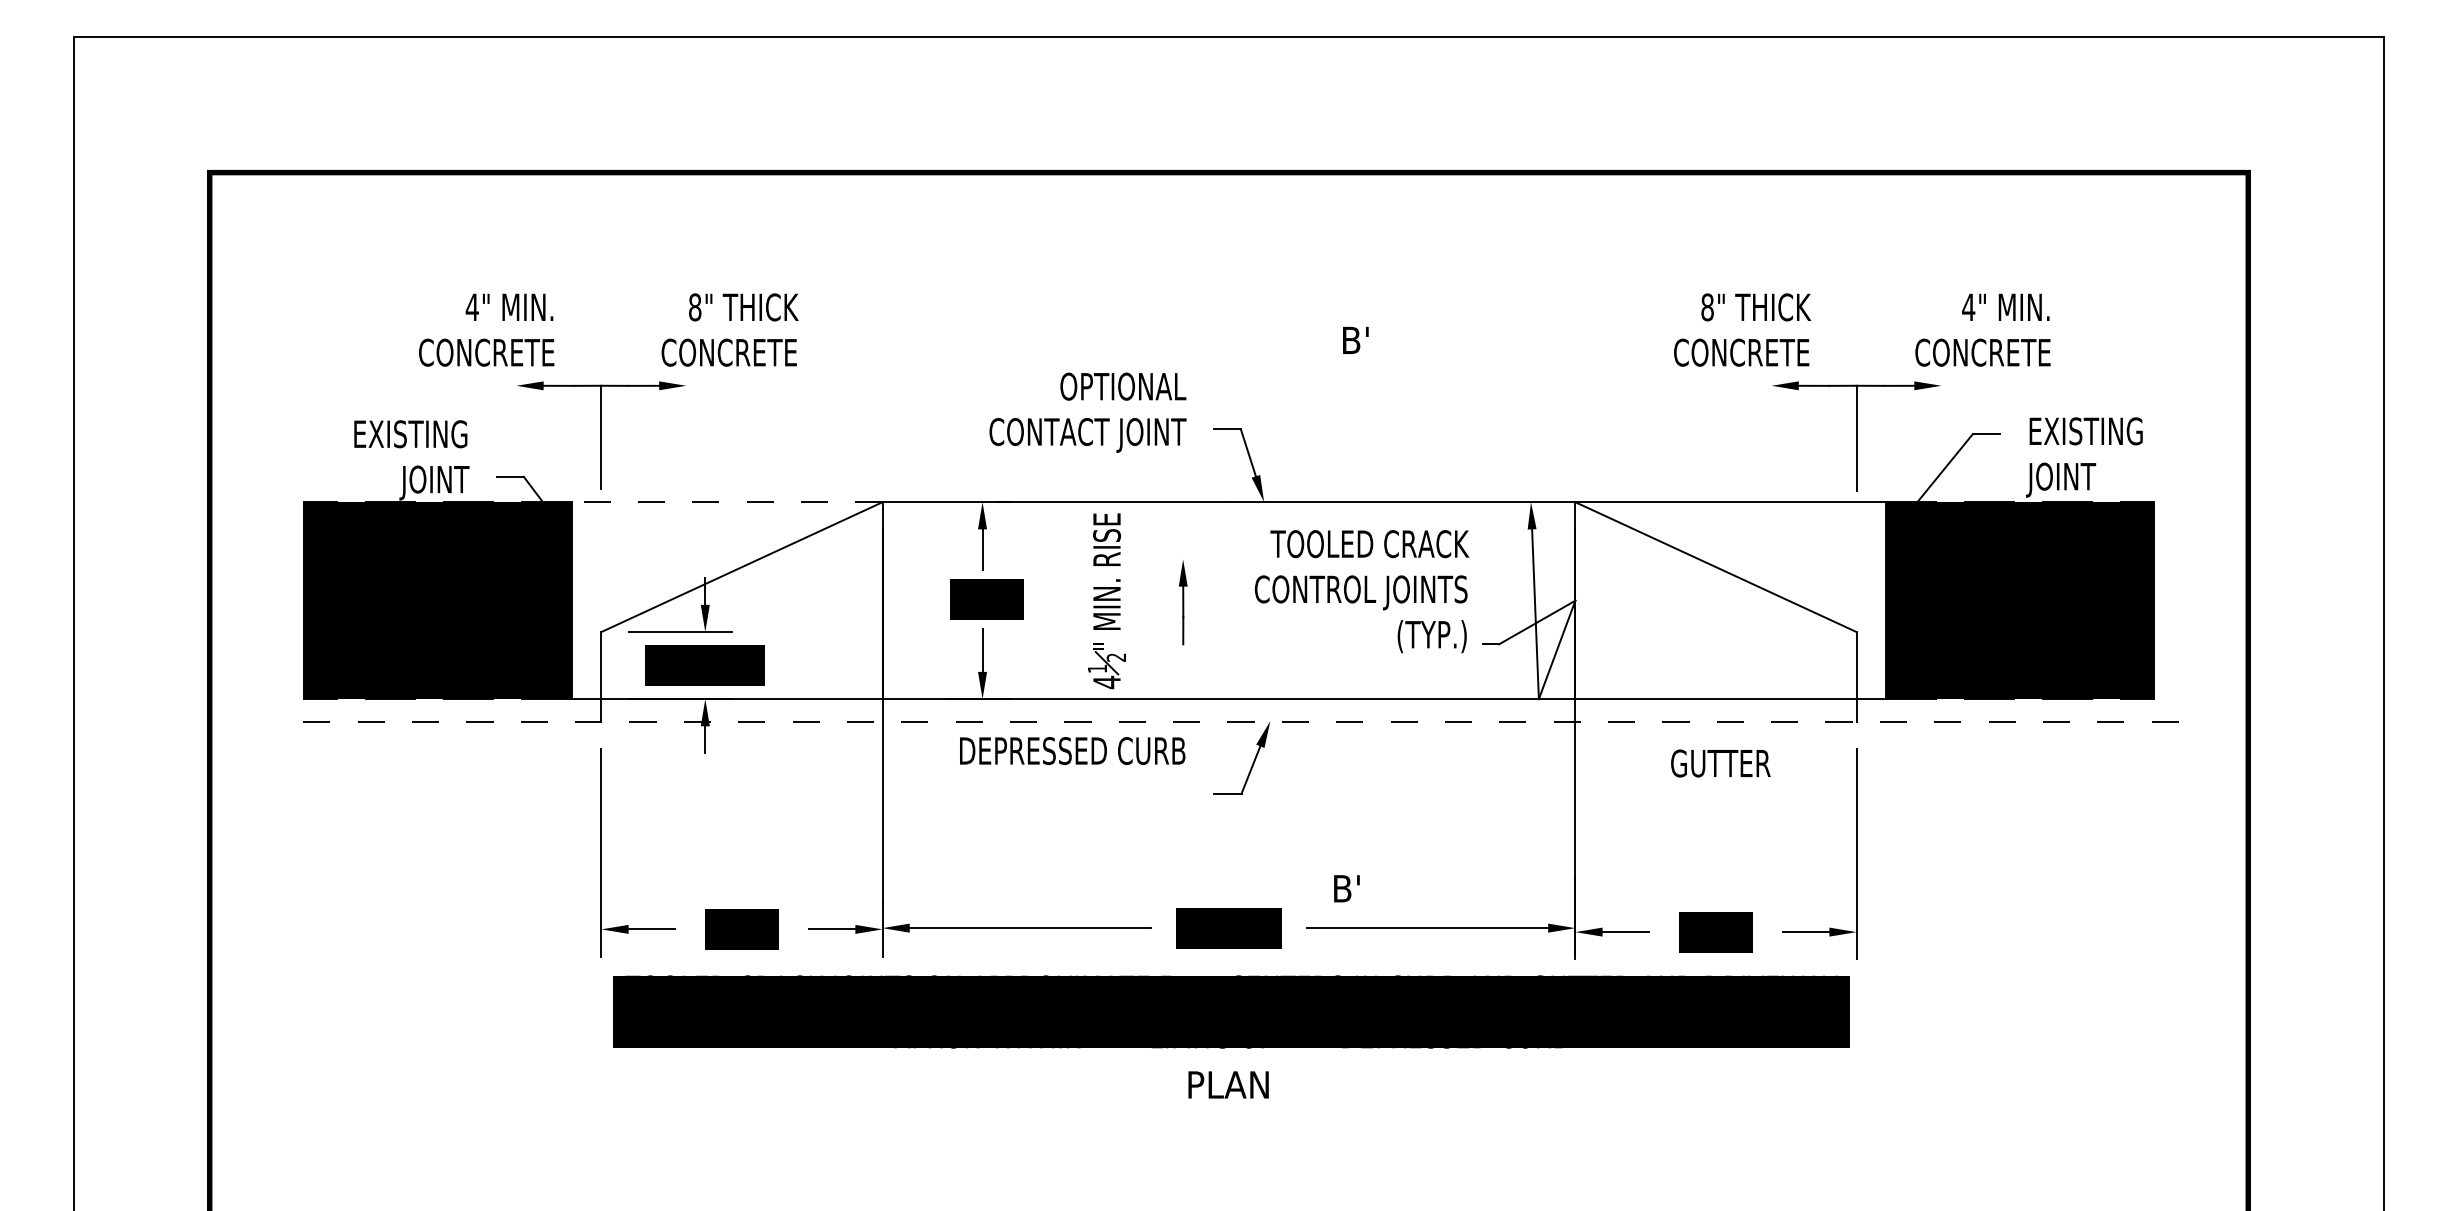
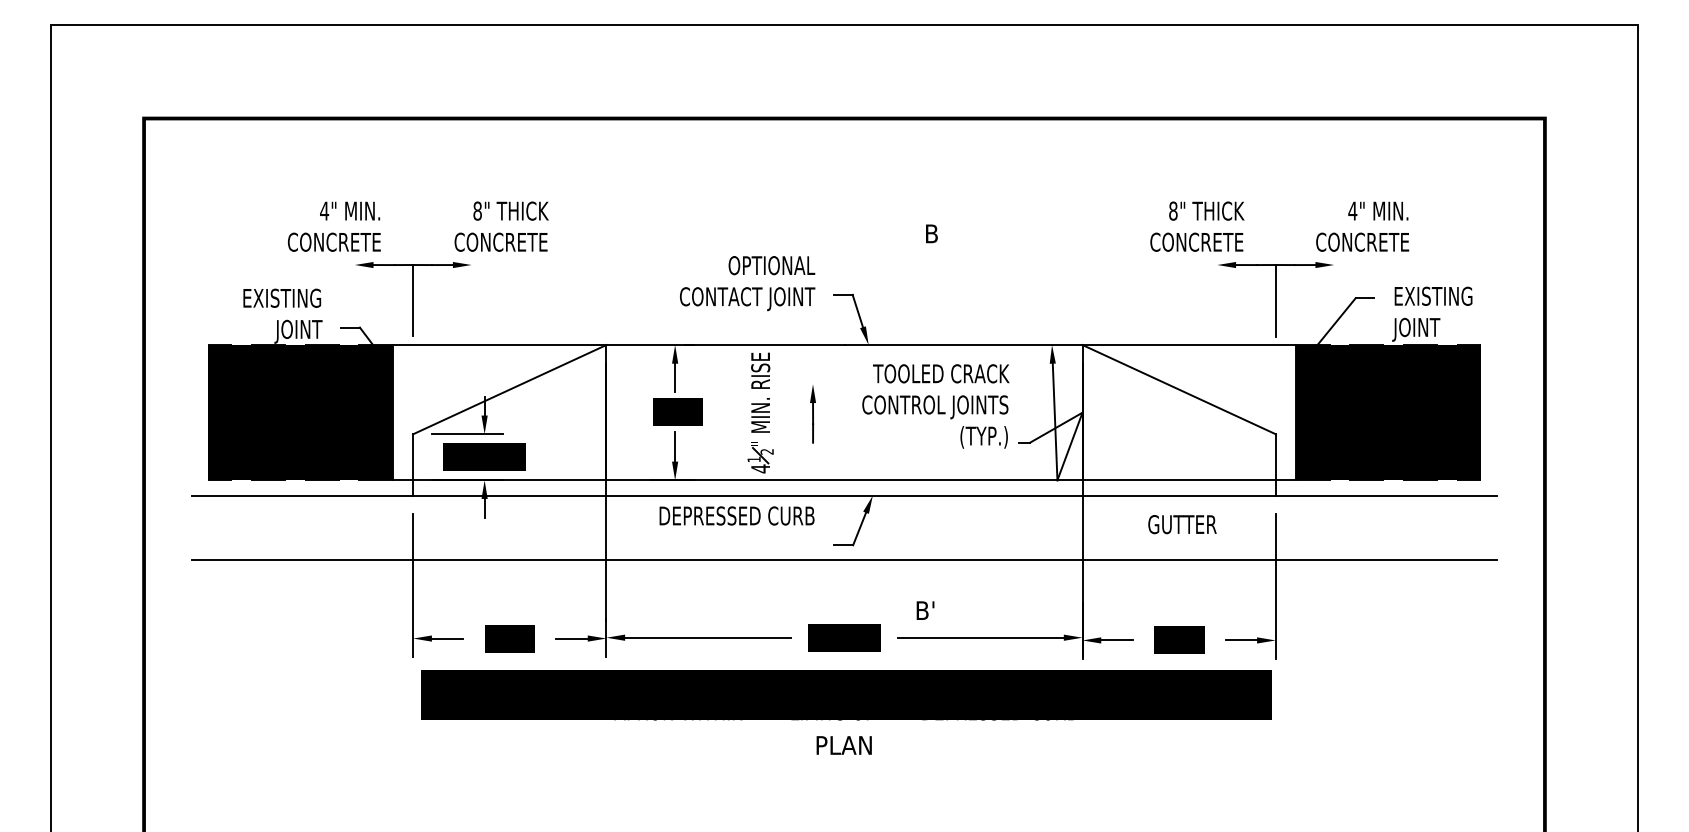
text: (1355, 339) -> (931, 233), B' -> B
line: (726, 502) -> (499, 345), dashed -> solid
line: (1229, 721) -> (844, 495), dashed -> solid
line: (1229, 815) -> (844, 560), added

